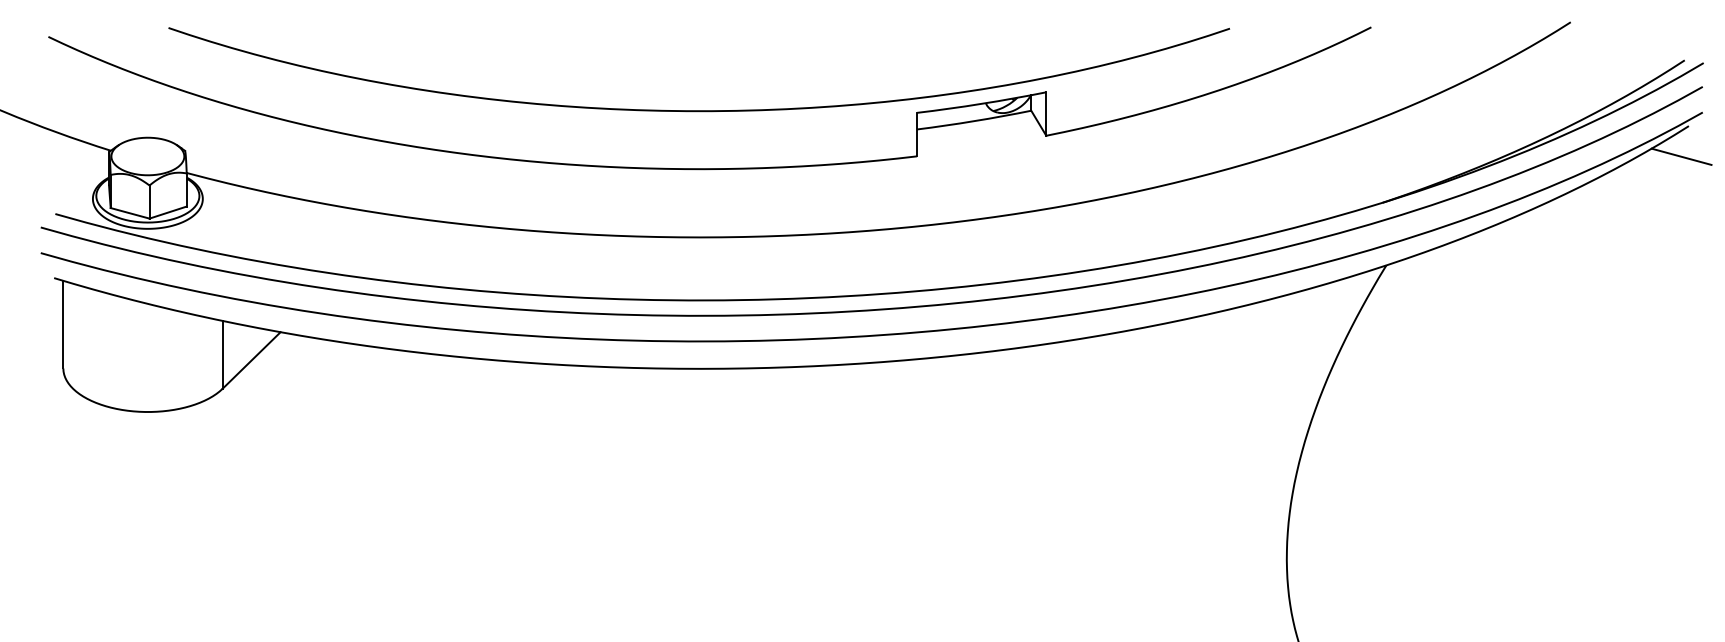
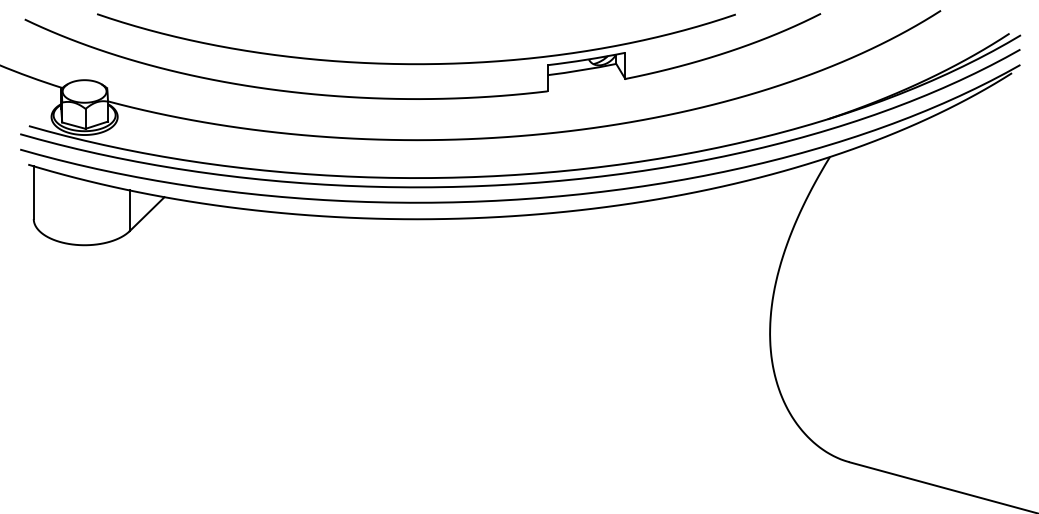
line: (1681, 156) -> (1007, 91), removed

